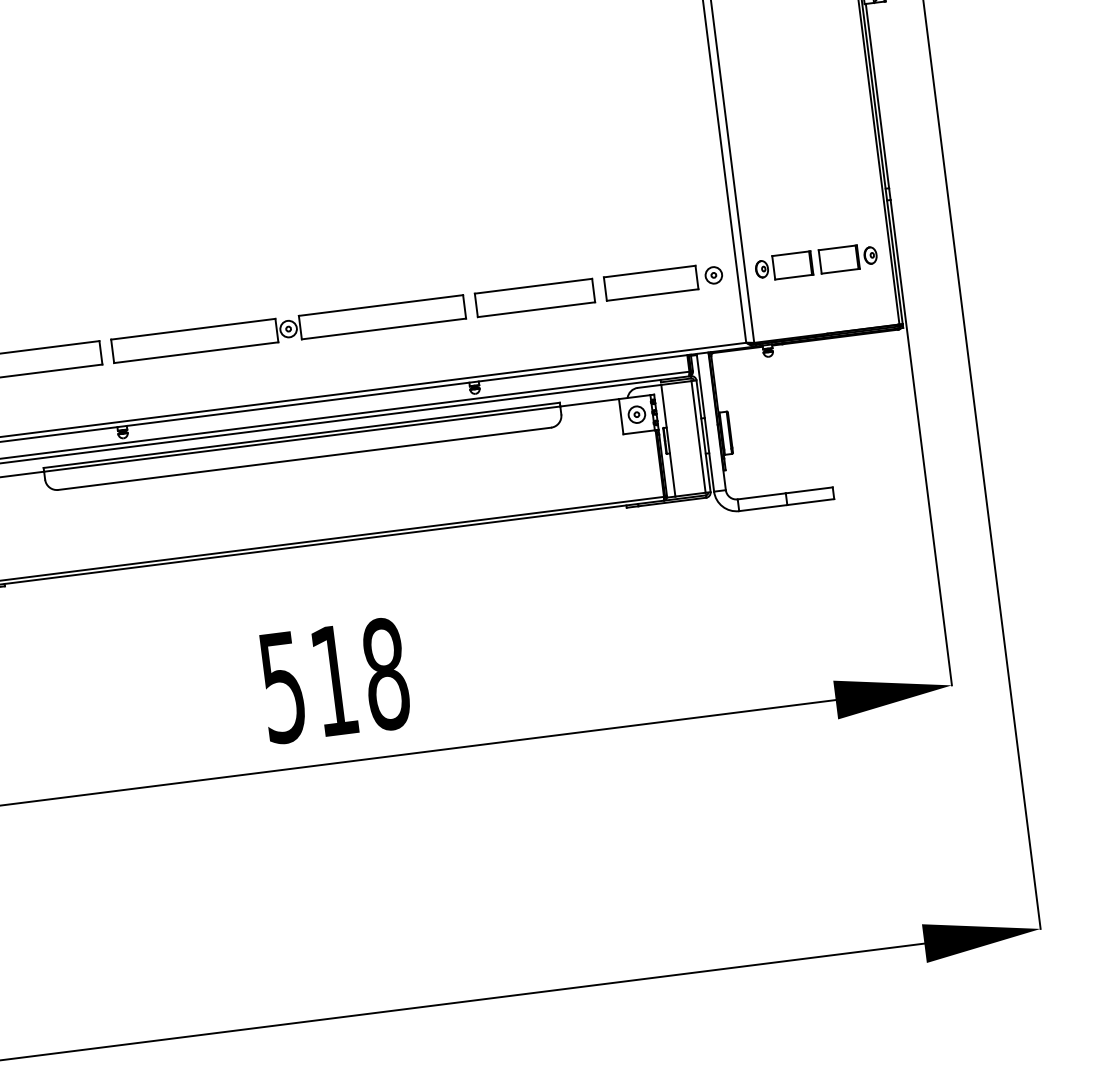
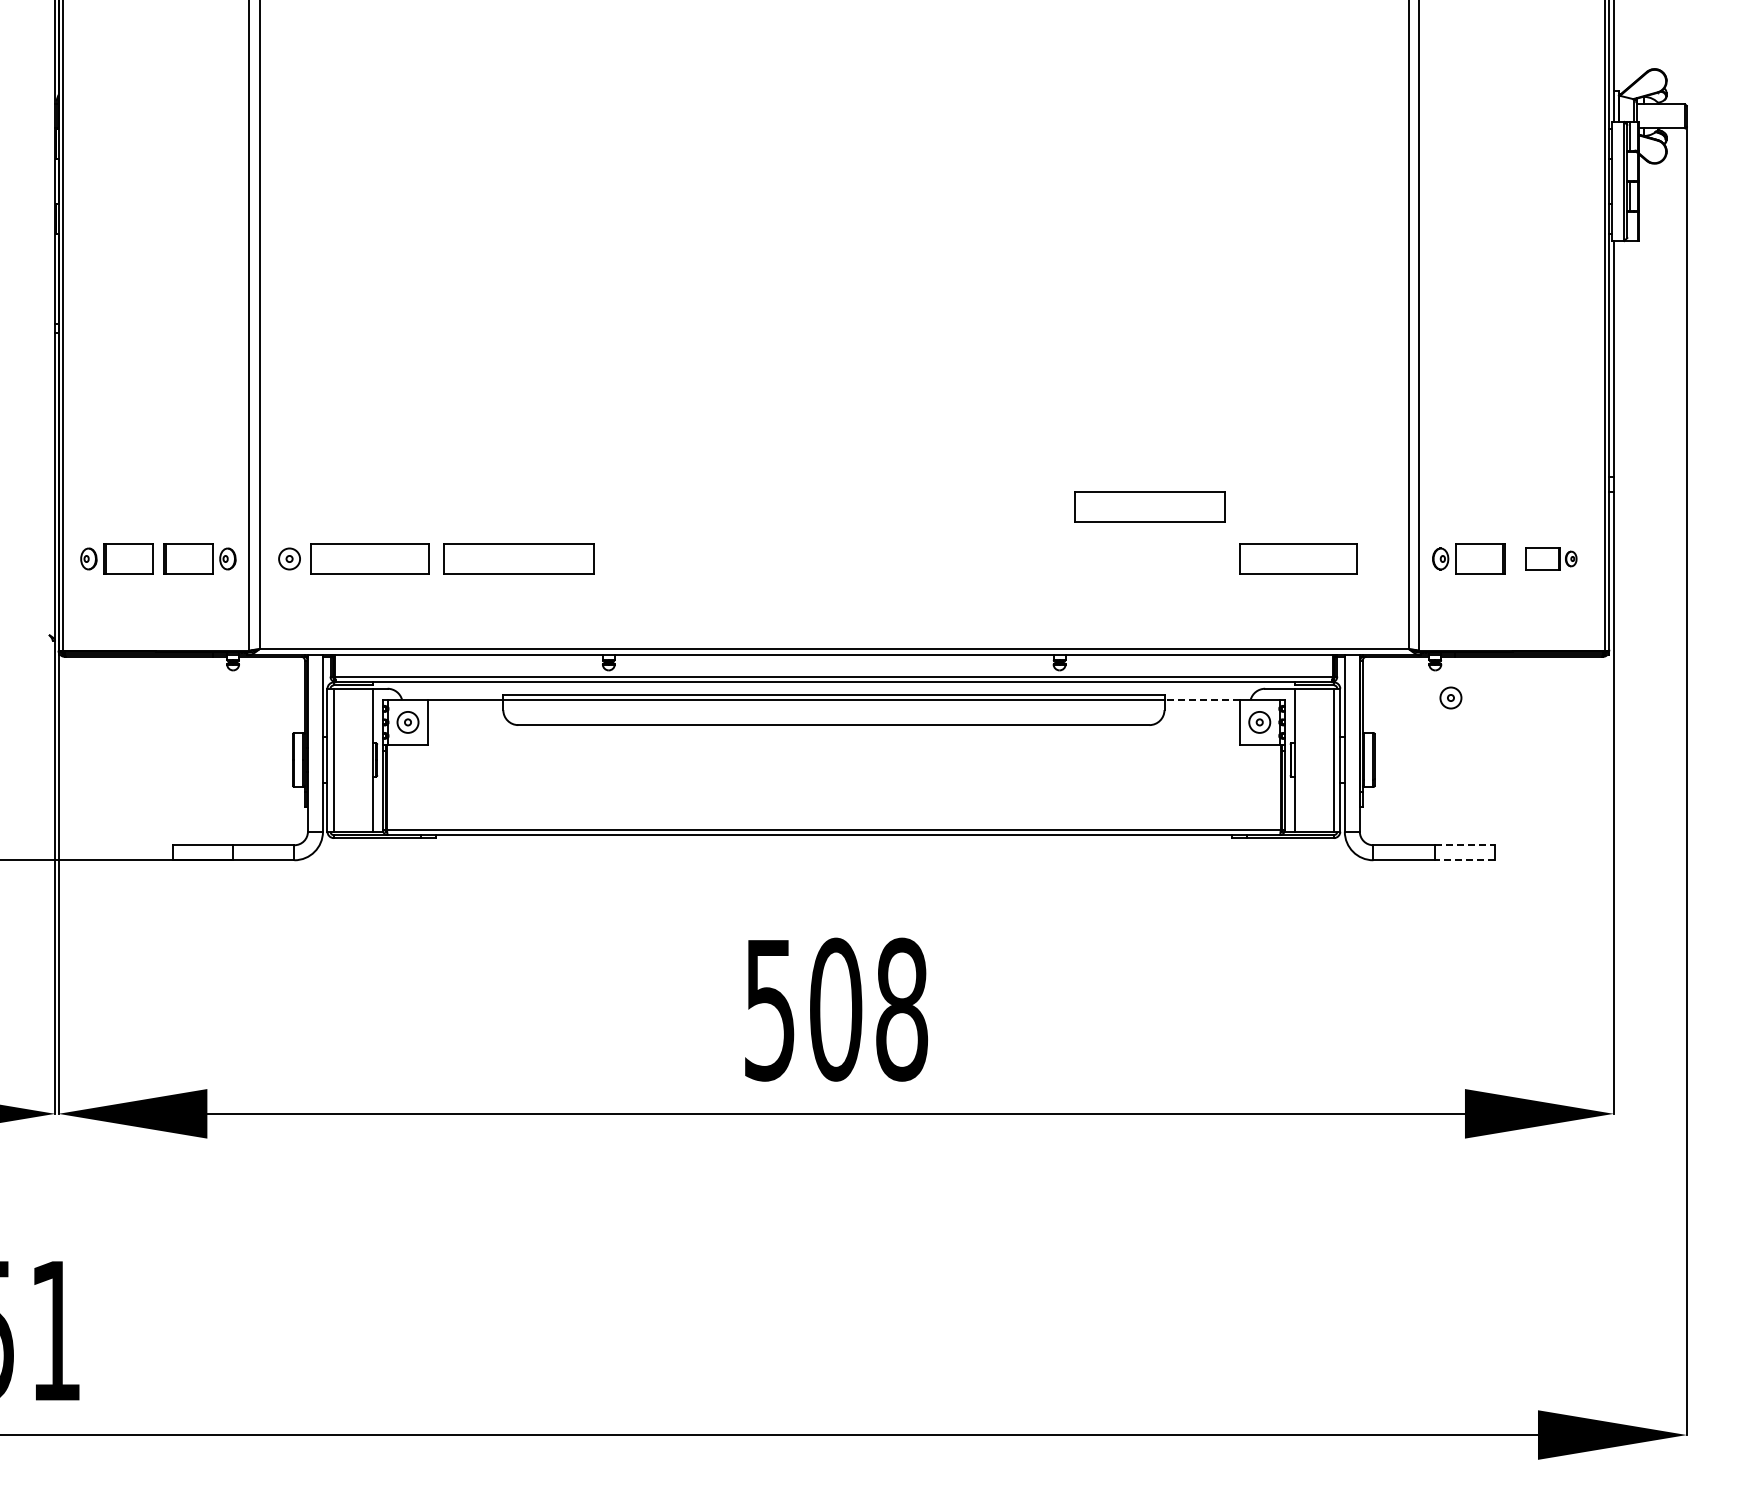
part: (848, 257) -> (1551, 558), size x0.7
part: (713, 275) -> (1450, 697), moved
part: (534, 297) -> (1149, 506), moved
part: (288, 328) -> (834, 558), removed
line: (589, 402) -> (1202, 699), solid -> dashed
line: (809, 490) -> (1465, 845), solid -> dashed
line: (810, 502) -> (1464, 860), solid -> dashed
text: (334, 680) -> (836, 1009), 518 -> 508

